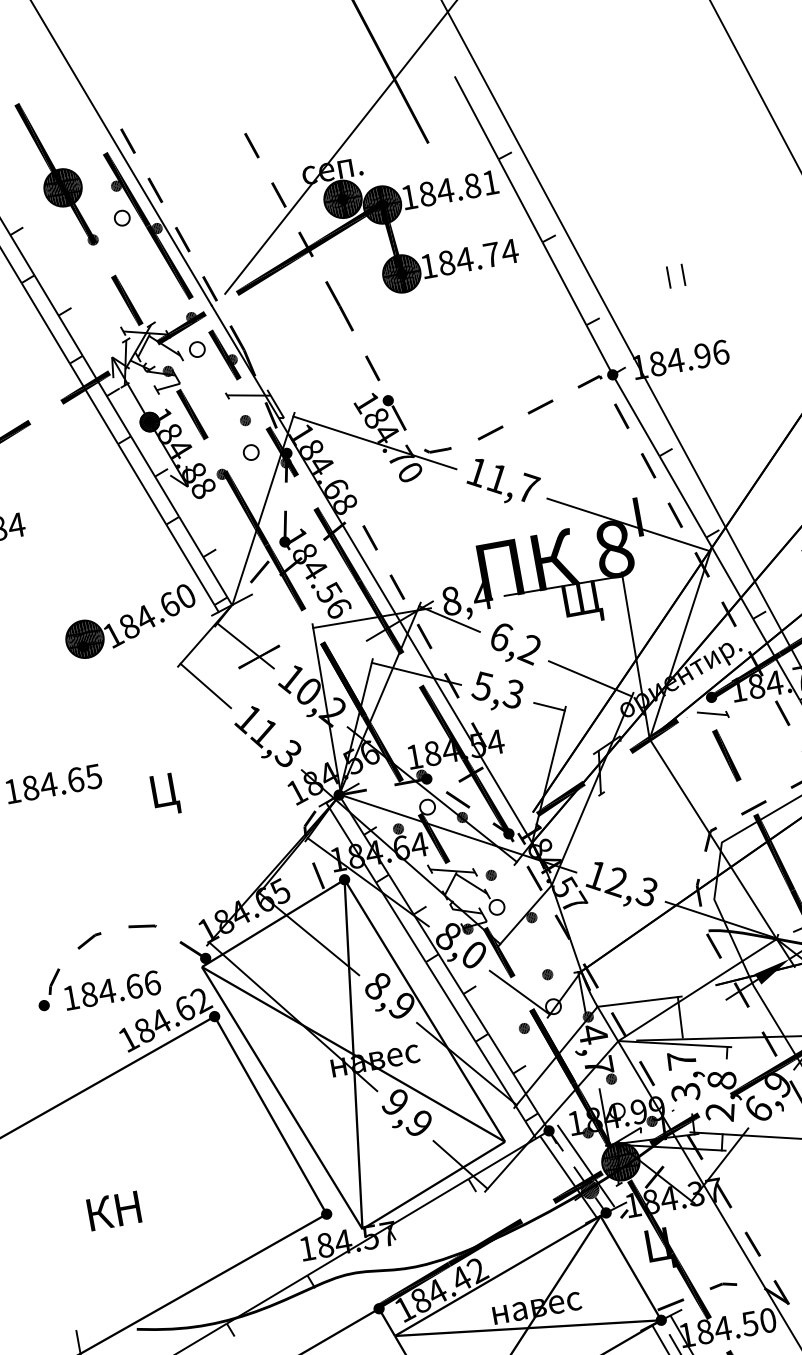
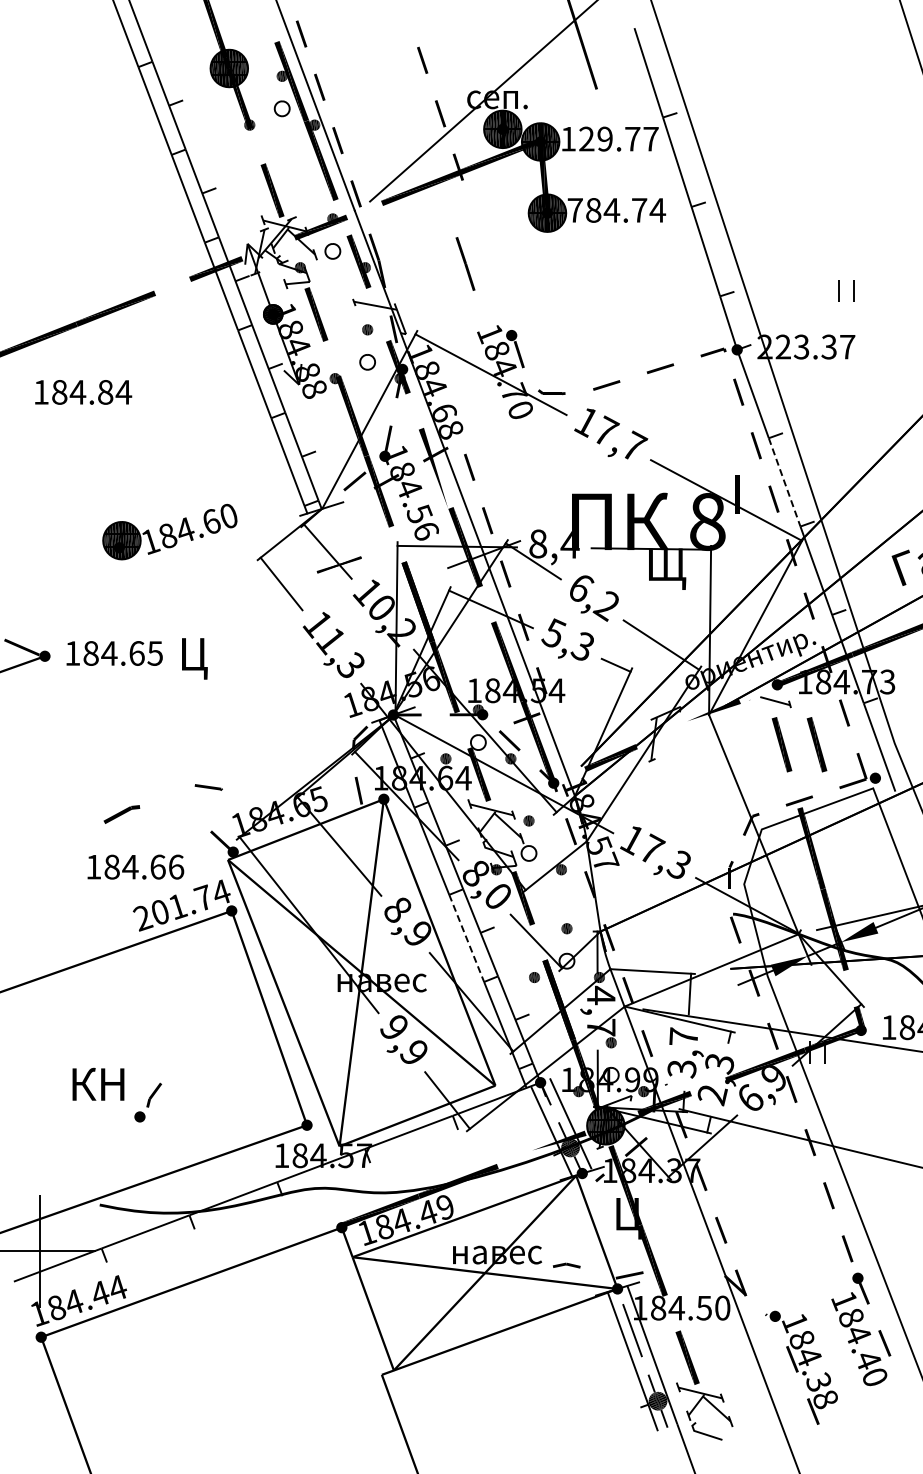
text: (458, 187) -> (618, 138), 184.81 -> 129.77
text: (427, 266) -> (574, 210), 184.74 -> 784.74
part: (669, 276) -> (839, 290), moved
line: (339, 305) -> (465, 263), moved
text: (680, 359) -> (806, 346), 184.96 -> 223.37
line: (372, 368) -> (501, 300), removed
text: (498, 478) -> (606, 431), 11,7 -> 17,7
line: (682, 497) -> (784, 482), solid -> dashed
fill: (339, 543) -> (438, 467), removed
part: (130, 621) -> (169, 531), moved
fill: (654, 737) -> (714, 714), removed
part: (760, 749) -> (816, 744), added
text: (165, 794) -> (194, 658), moved
text: (616, 881) -> (651, 849), 12,3 -> 17,3
line: (142, 926) -> (208, 787), moved
part: (88, 940) -> (121, 813), size x1.4
part: (49, 990) -> (147, 1102), moved
line: (450, 1002) -> (466, 938), solid -> dashed
text: (165, 1019) -> (182, 905), 184.62 -> 201.74
text: (721, 1081) -> (719, 1064), 2,8 -> 2,3
fill: (578, 1189) -> (559, 1145), removed
text: (477, 1270) -> (445, 1207), 184.42 -> 184.49
part: (723, 1285) -> (566, 1265), moved

